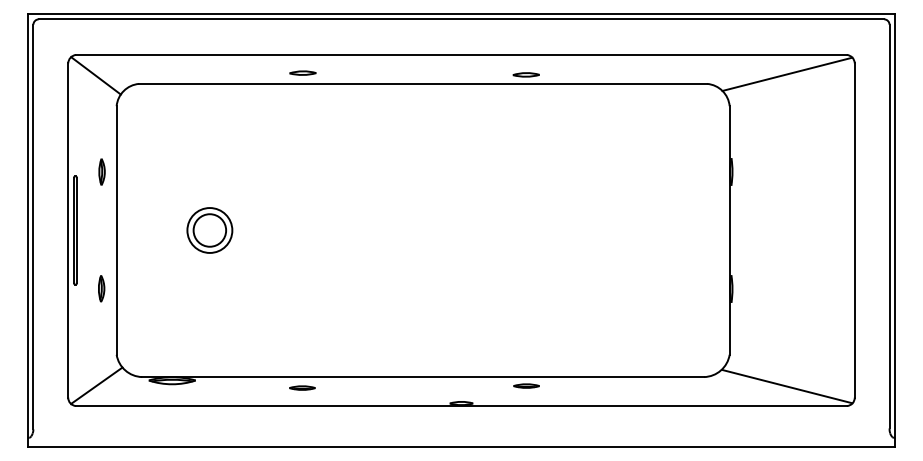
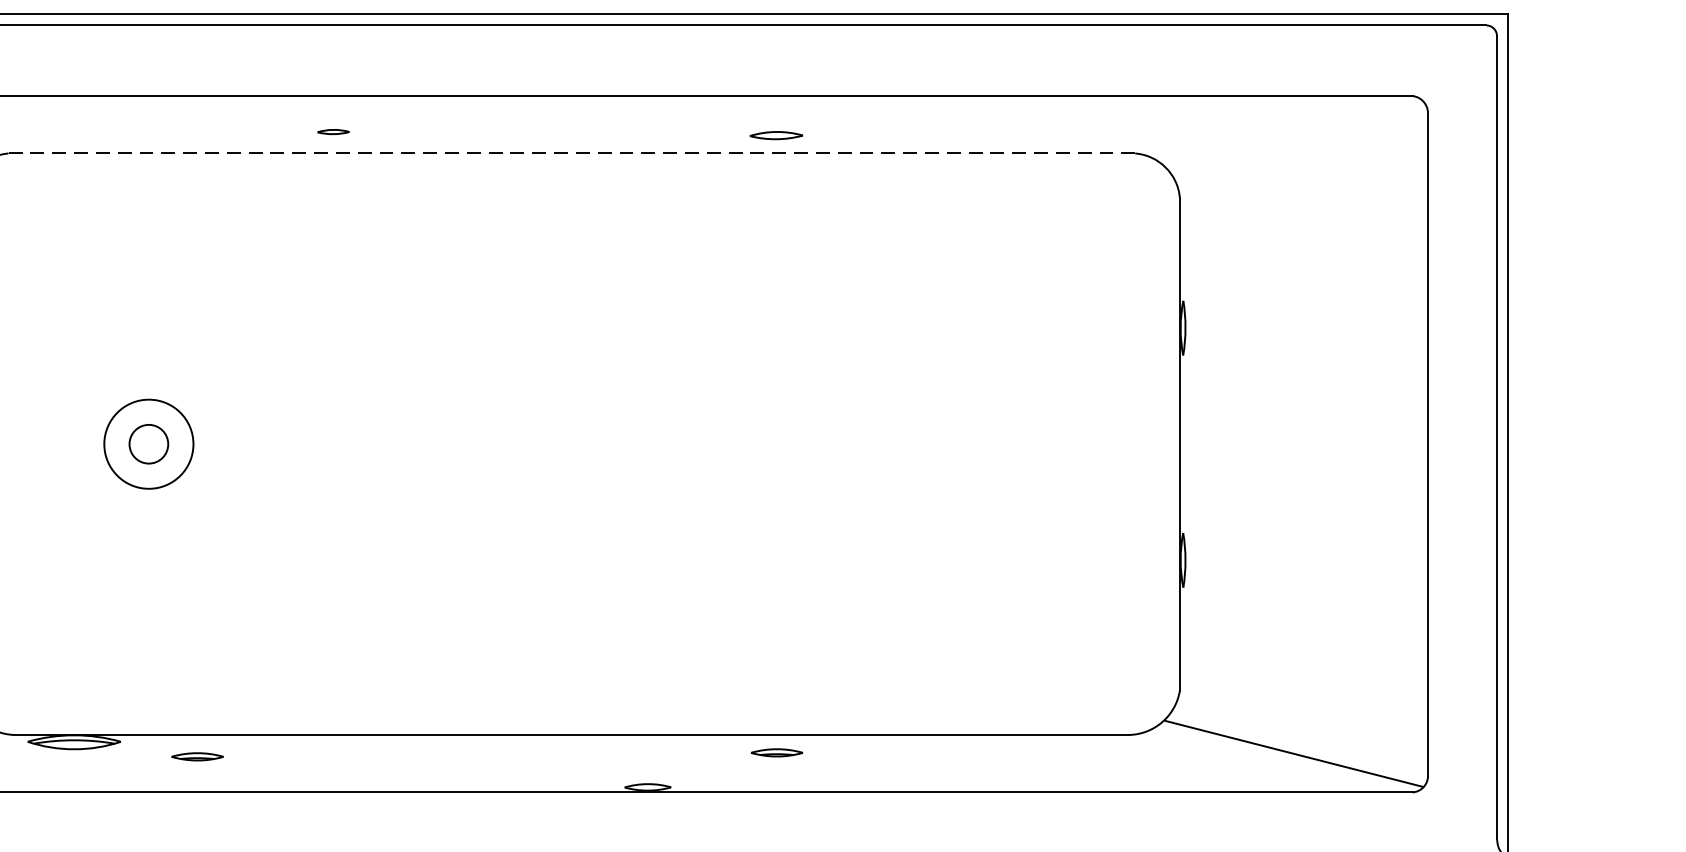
part: (302, 72) -> (332, 130), size x0.6
line: (787, 73) -> (1294, 132), removed
line: (422, 83) -> (570, 152), solid -> dashed
circle: (209, 230) -> (148, 444), size x0.6
part: (302, 387) -> (197, 755), moved

